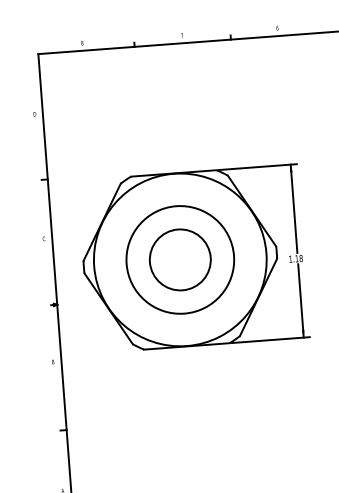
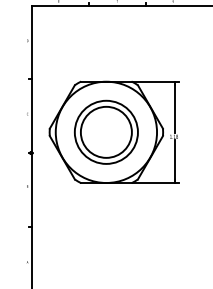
circle: (178, 258) -> (105, 131), size x1.43

